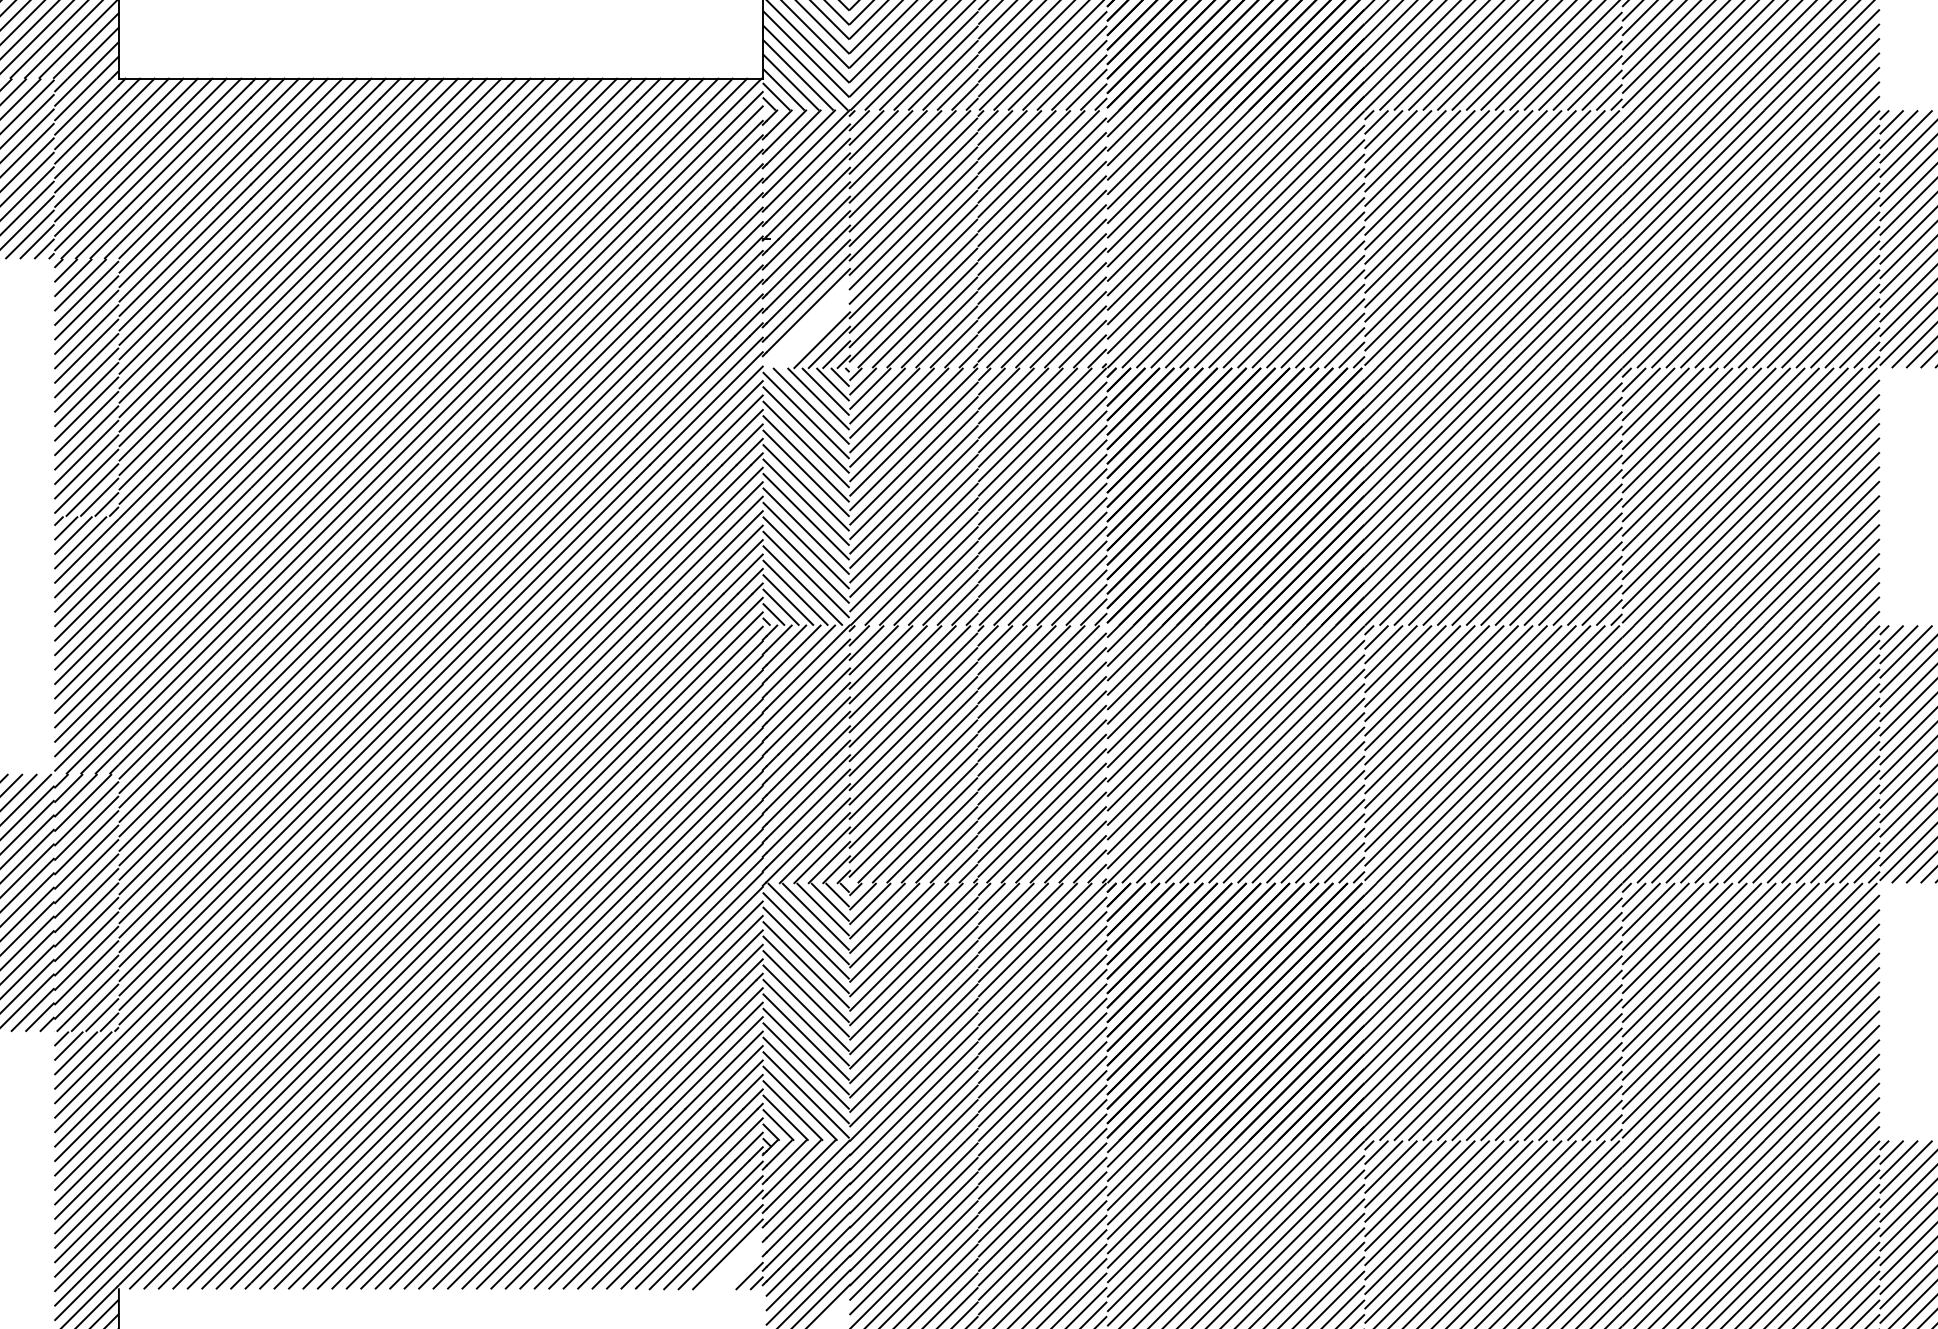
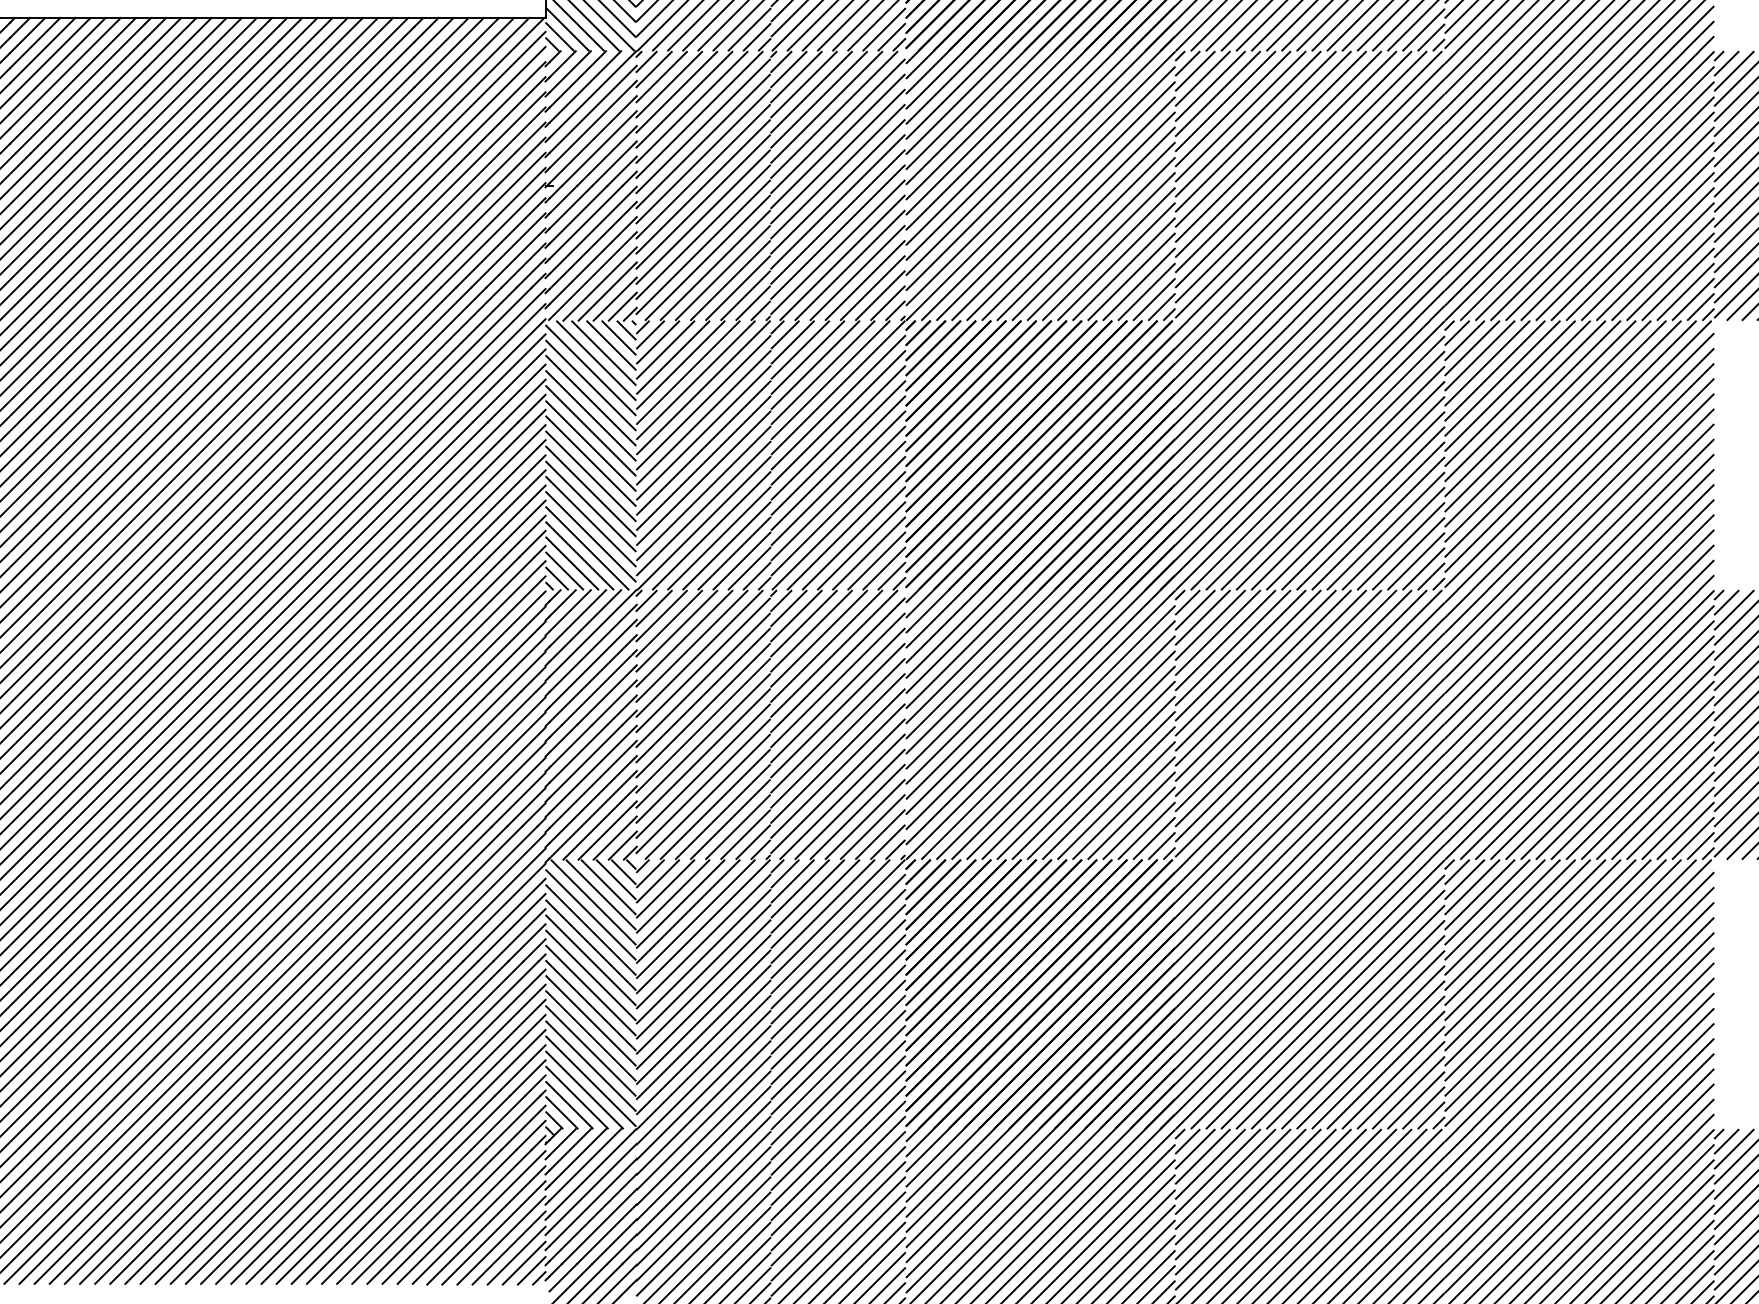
line: (808, 325) -> (593, 276), added
line: (814, 332) -> (599, 283), added
line: (734, 1261) -> (515, 1255), added
line: (741, 1268) -> (523, 1262), added

